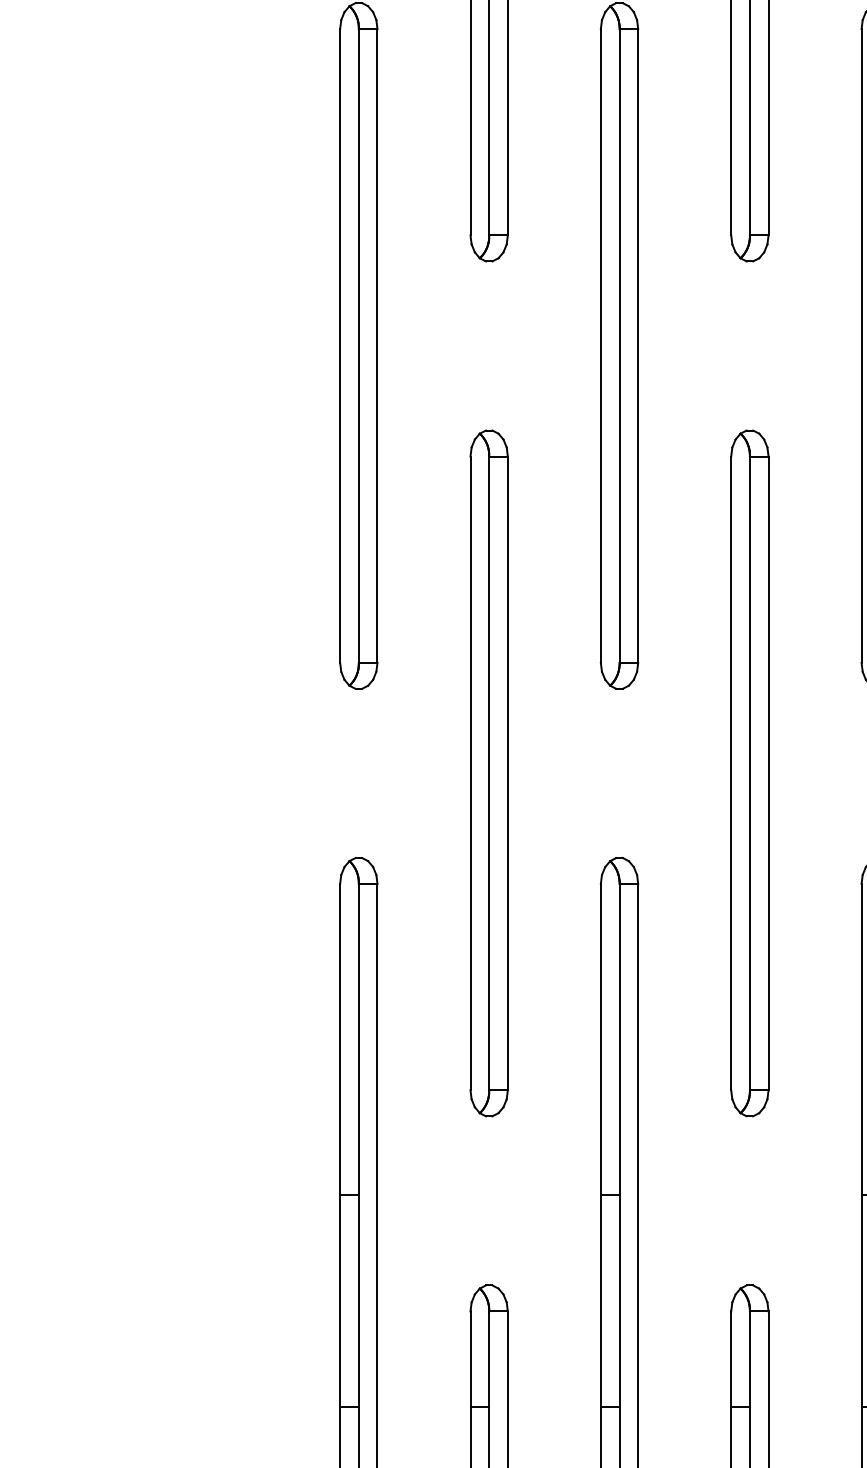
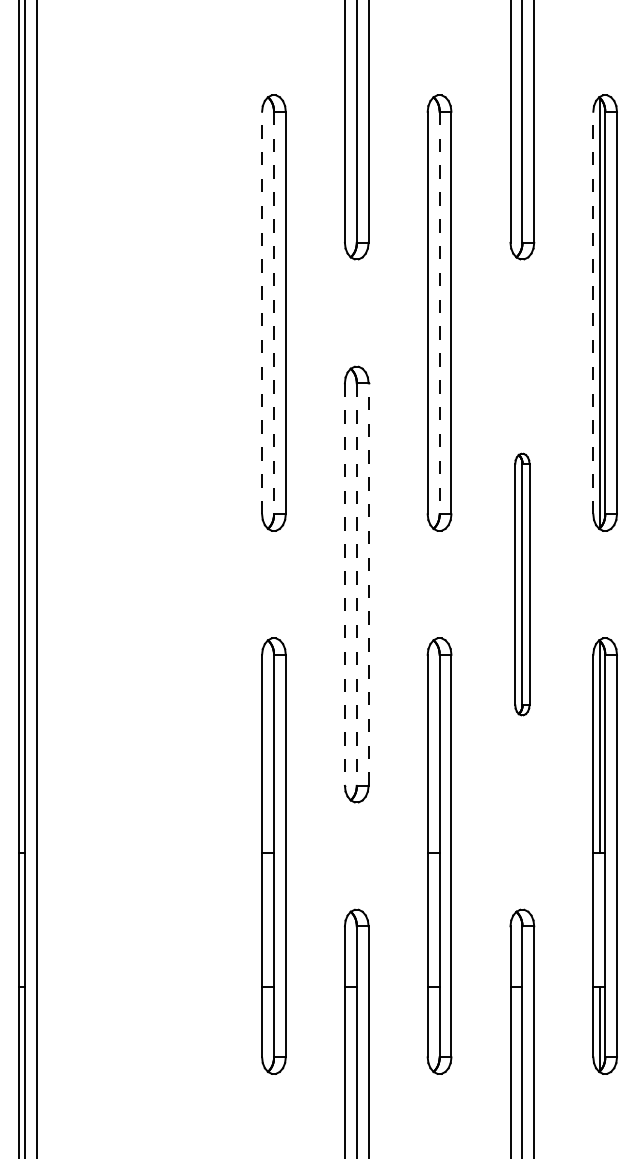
line: (340, 345) -> (262, 312), solid -> dashed
line: (861, 345) -> (593, 312), solid -> dashed
line: (358, 346) -> (273, 313), solid -> dashed
line: (619, 346) -> (439, 313), solid -> dashed
line: (507, 773) -> (368, 584), solid -> dashed
part: (750, 773) -> (522, 584), size x0.6
line: (469, 774) -> (344, 585), solid -> dashed
line: (488, 774) -> (356, 585), solid -> dashed

